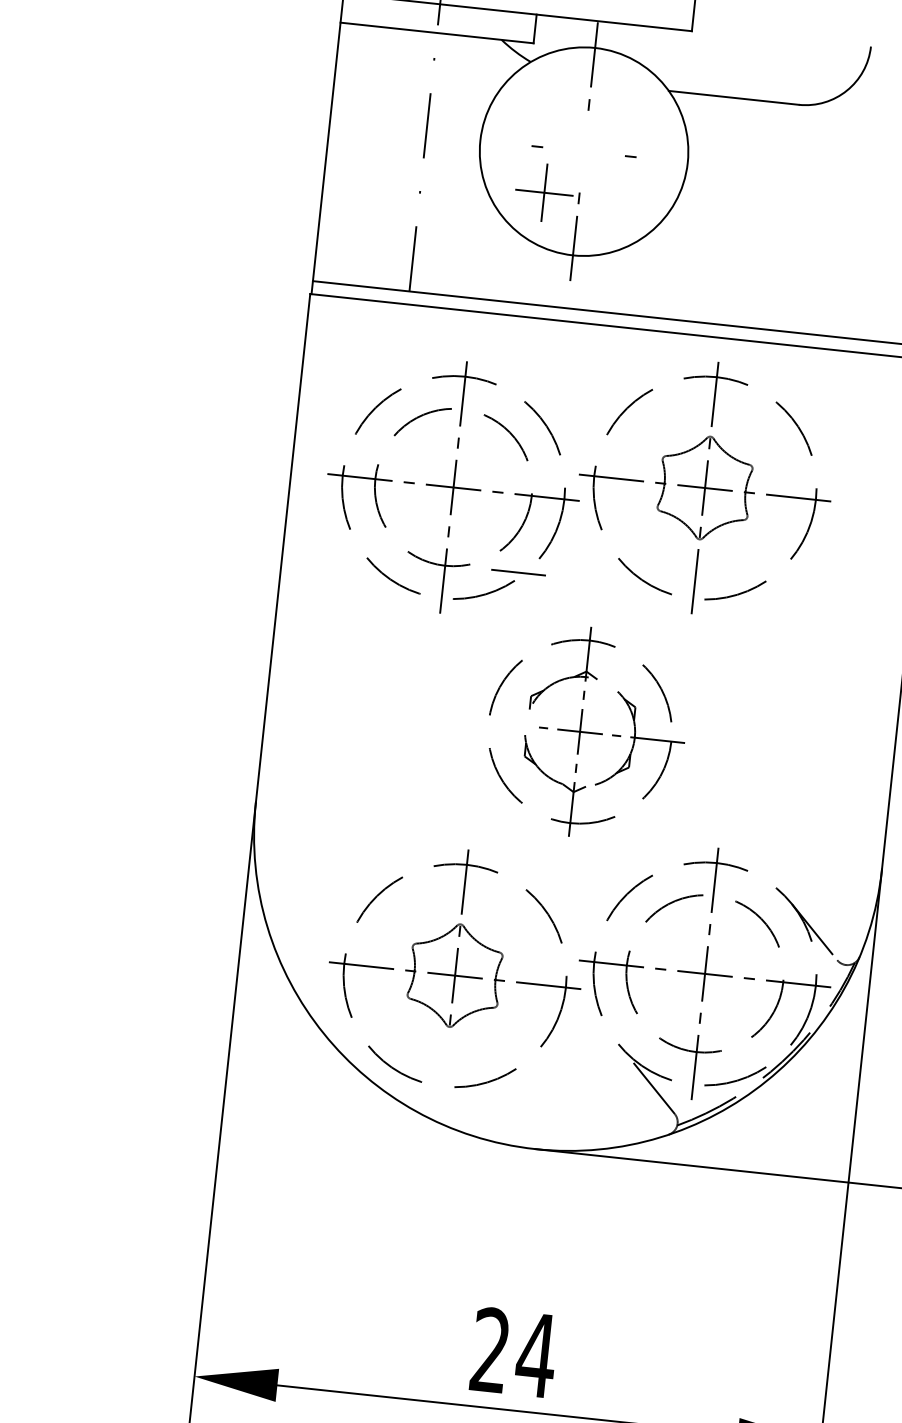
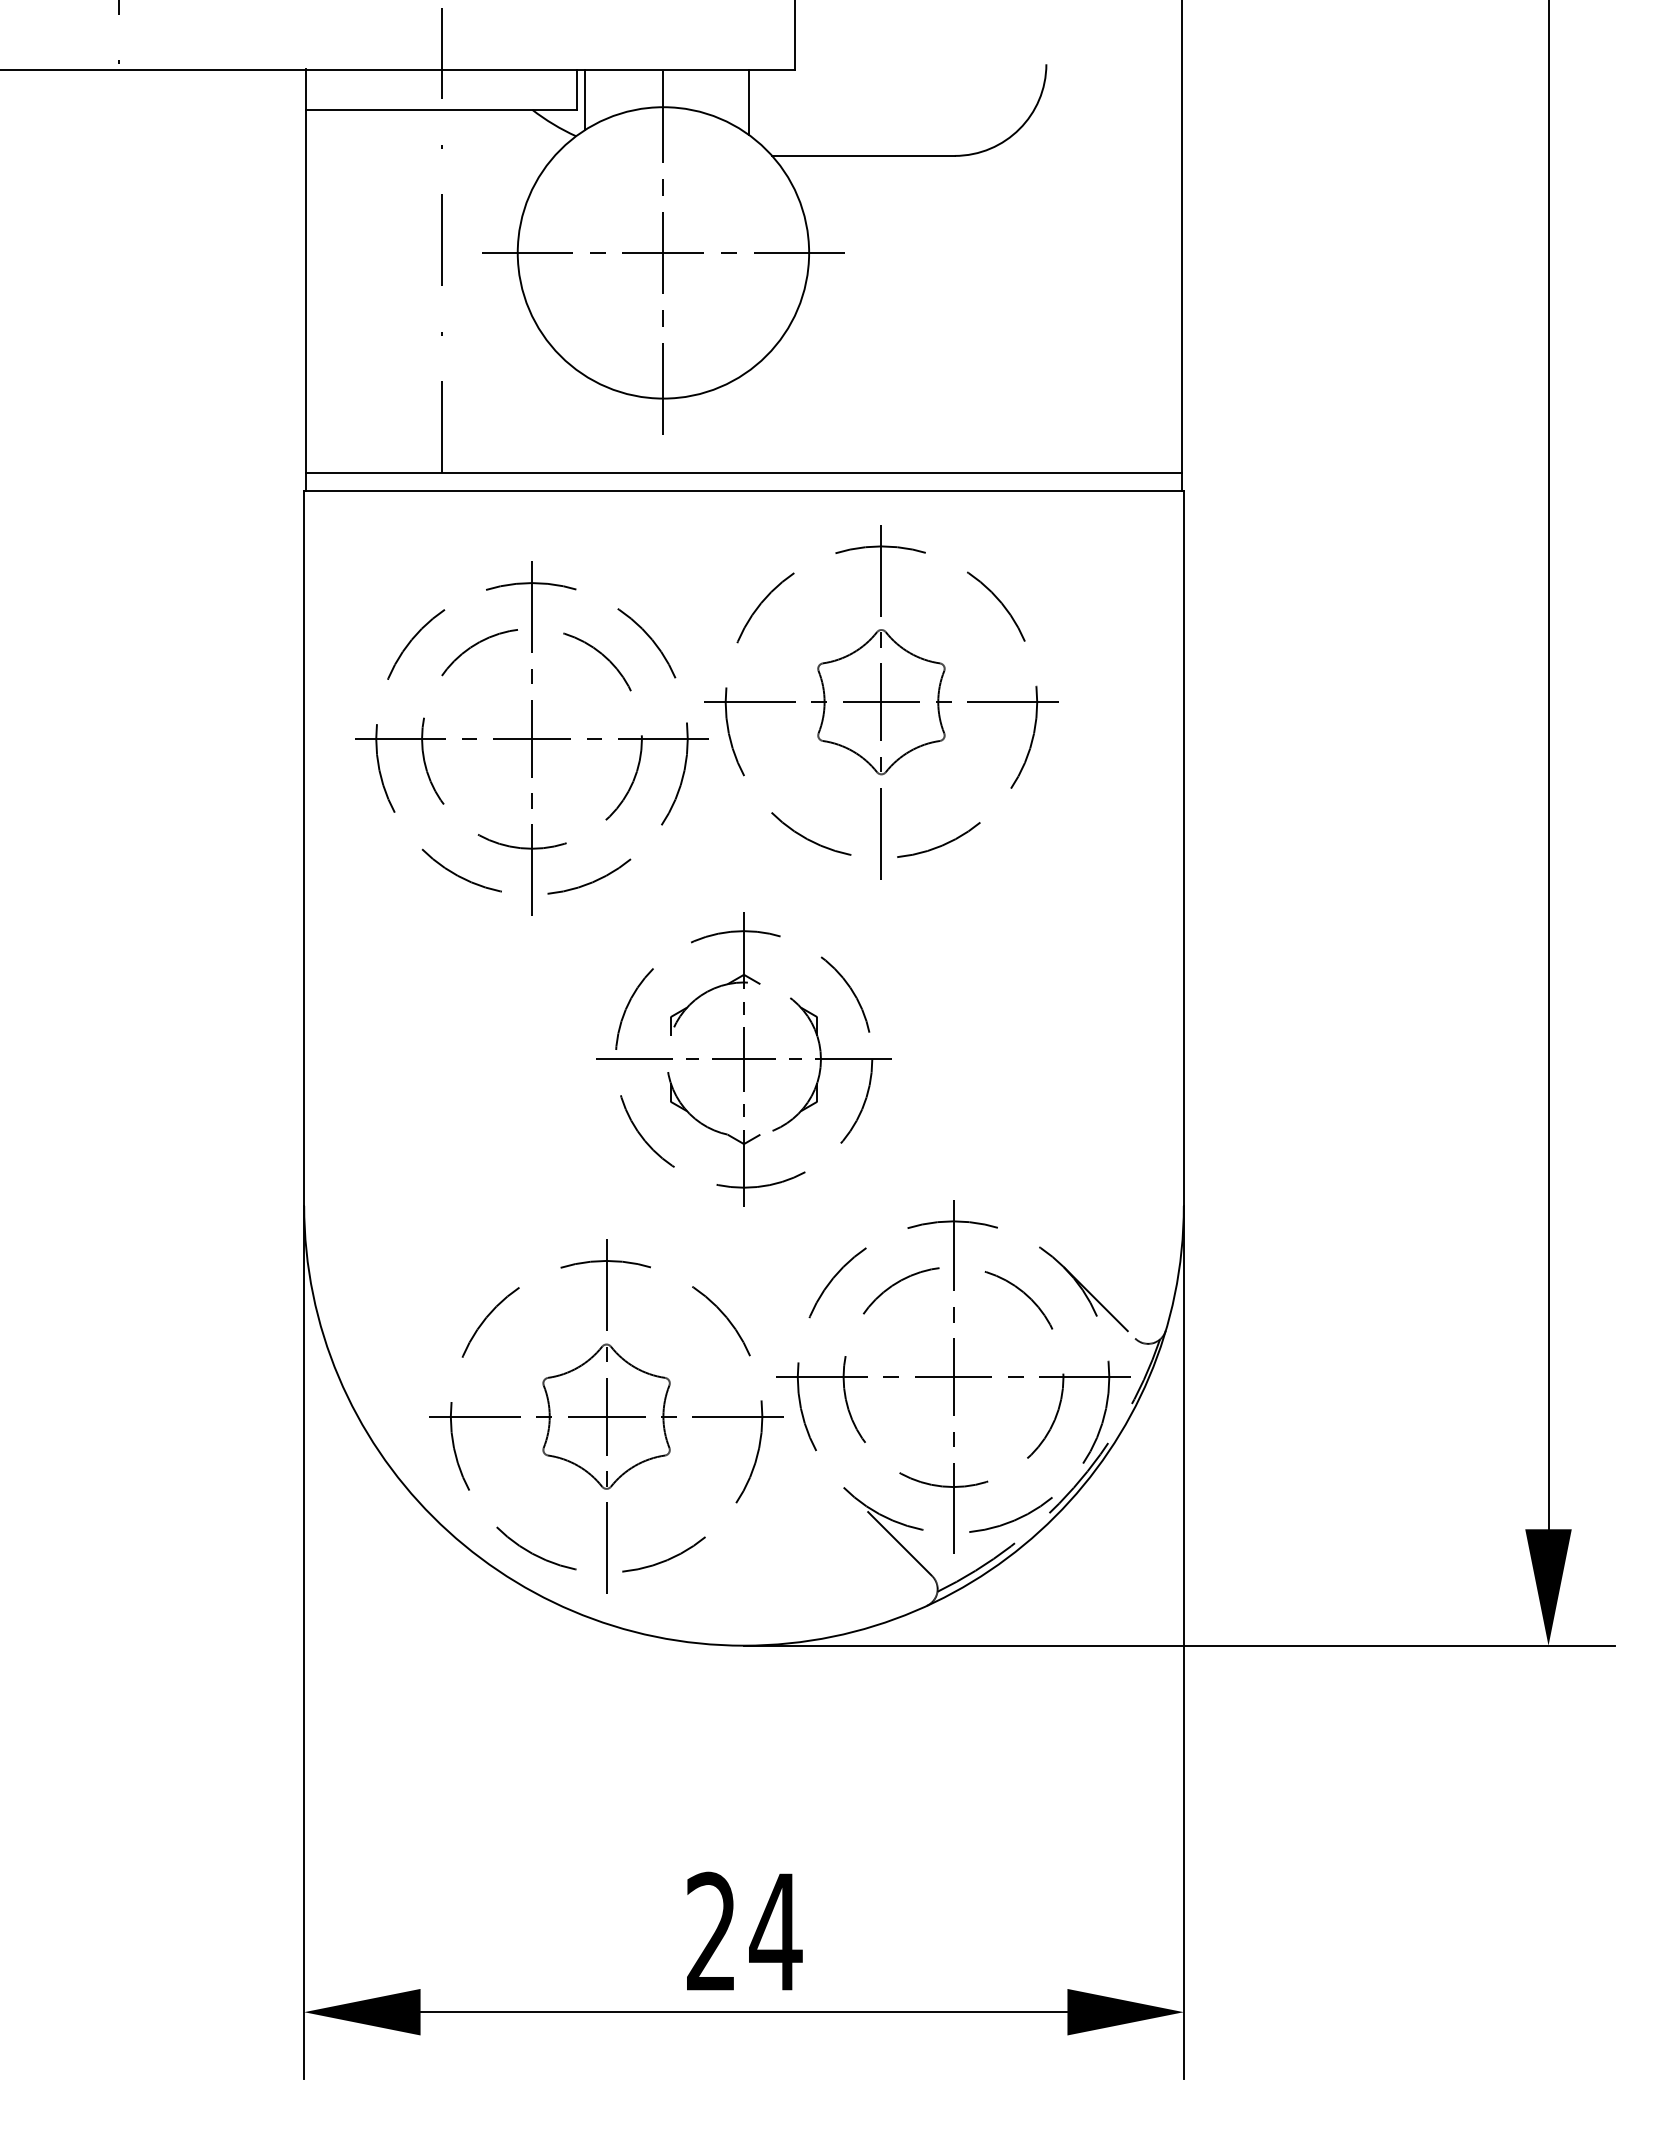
line: (539, 36) -> (584, 99), added
line: (656, 51) -> (749, 102), added
line: (484, 140) -> (523, 252), added
line: (683, 161) -> (802, 252), added
part: (543, 192) -> (662, 252), moved
line: (518, 571) -> (634, 1058), moved
line: (445, 1069) -> (606, 1548), added

